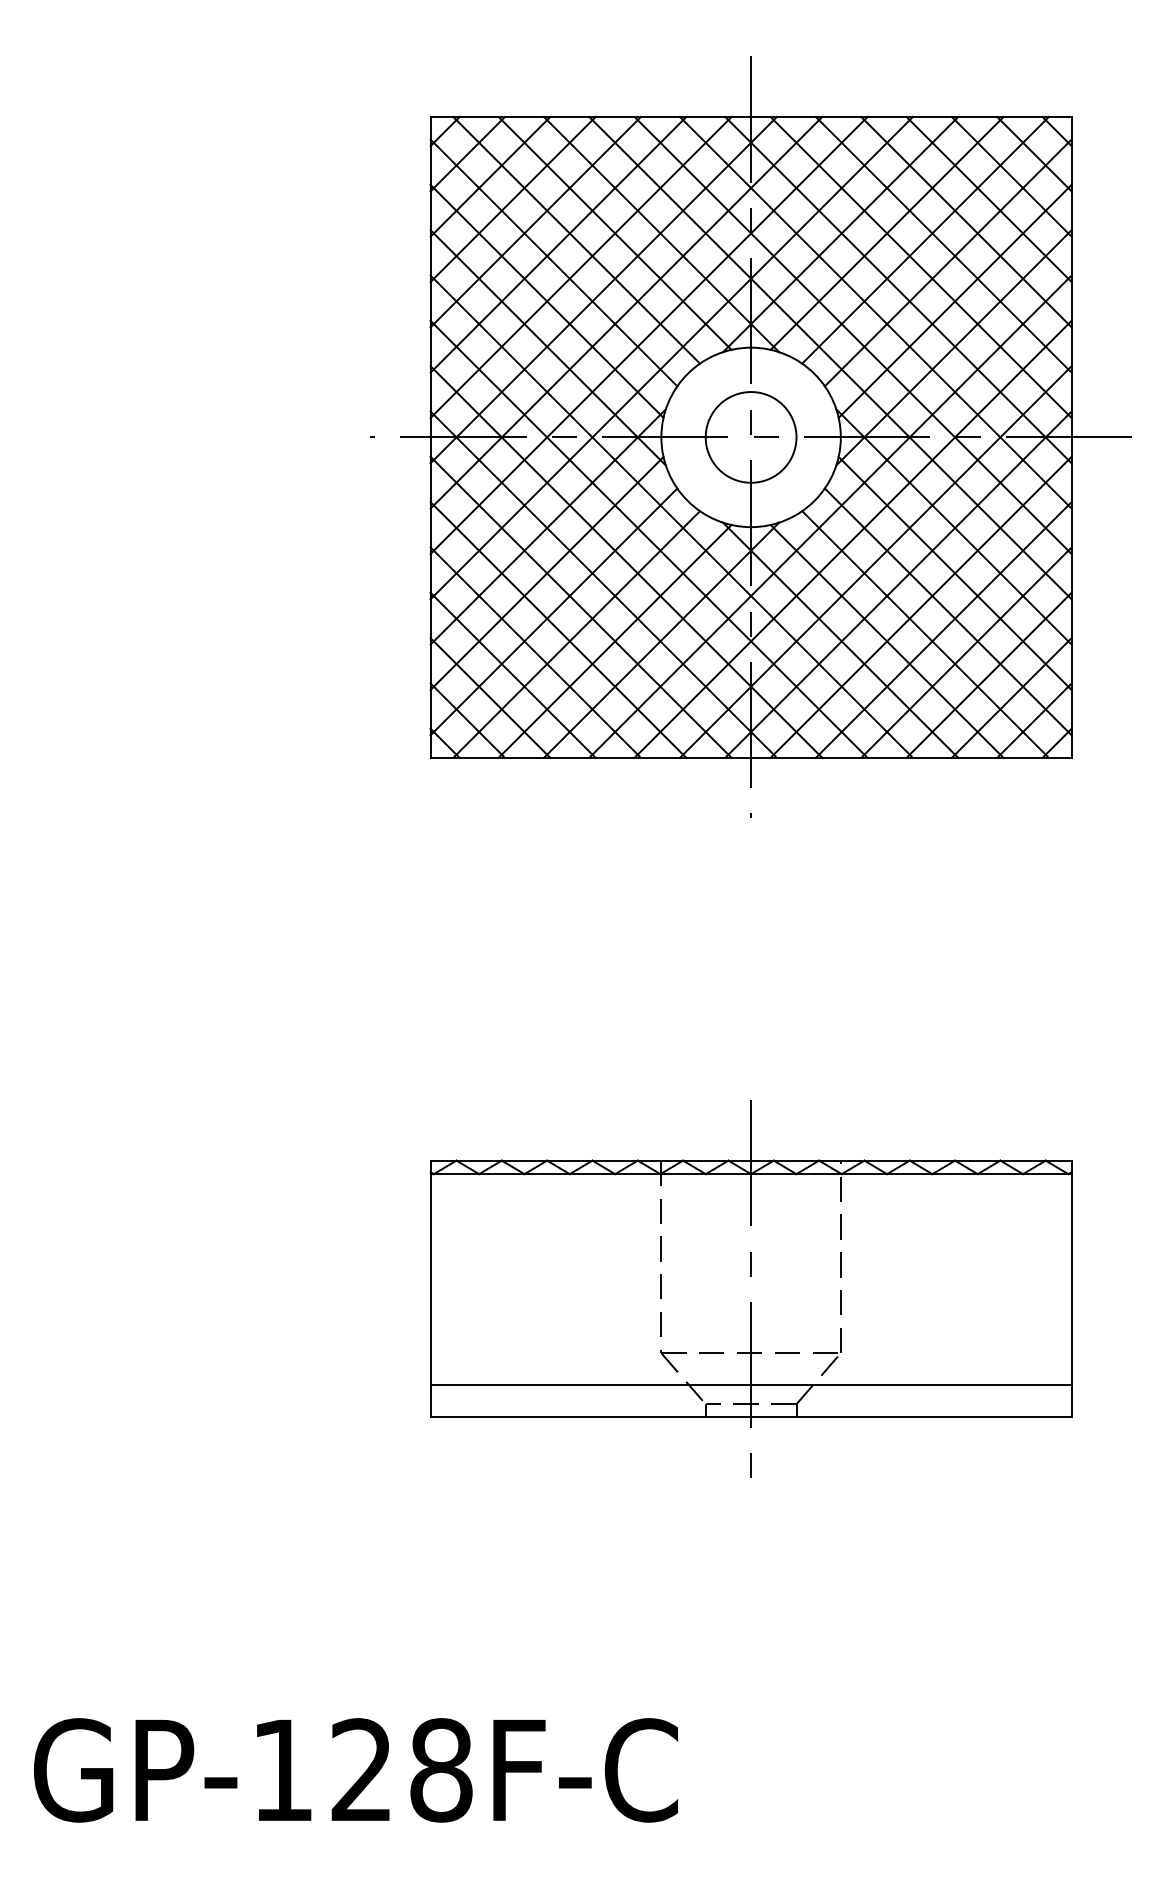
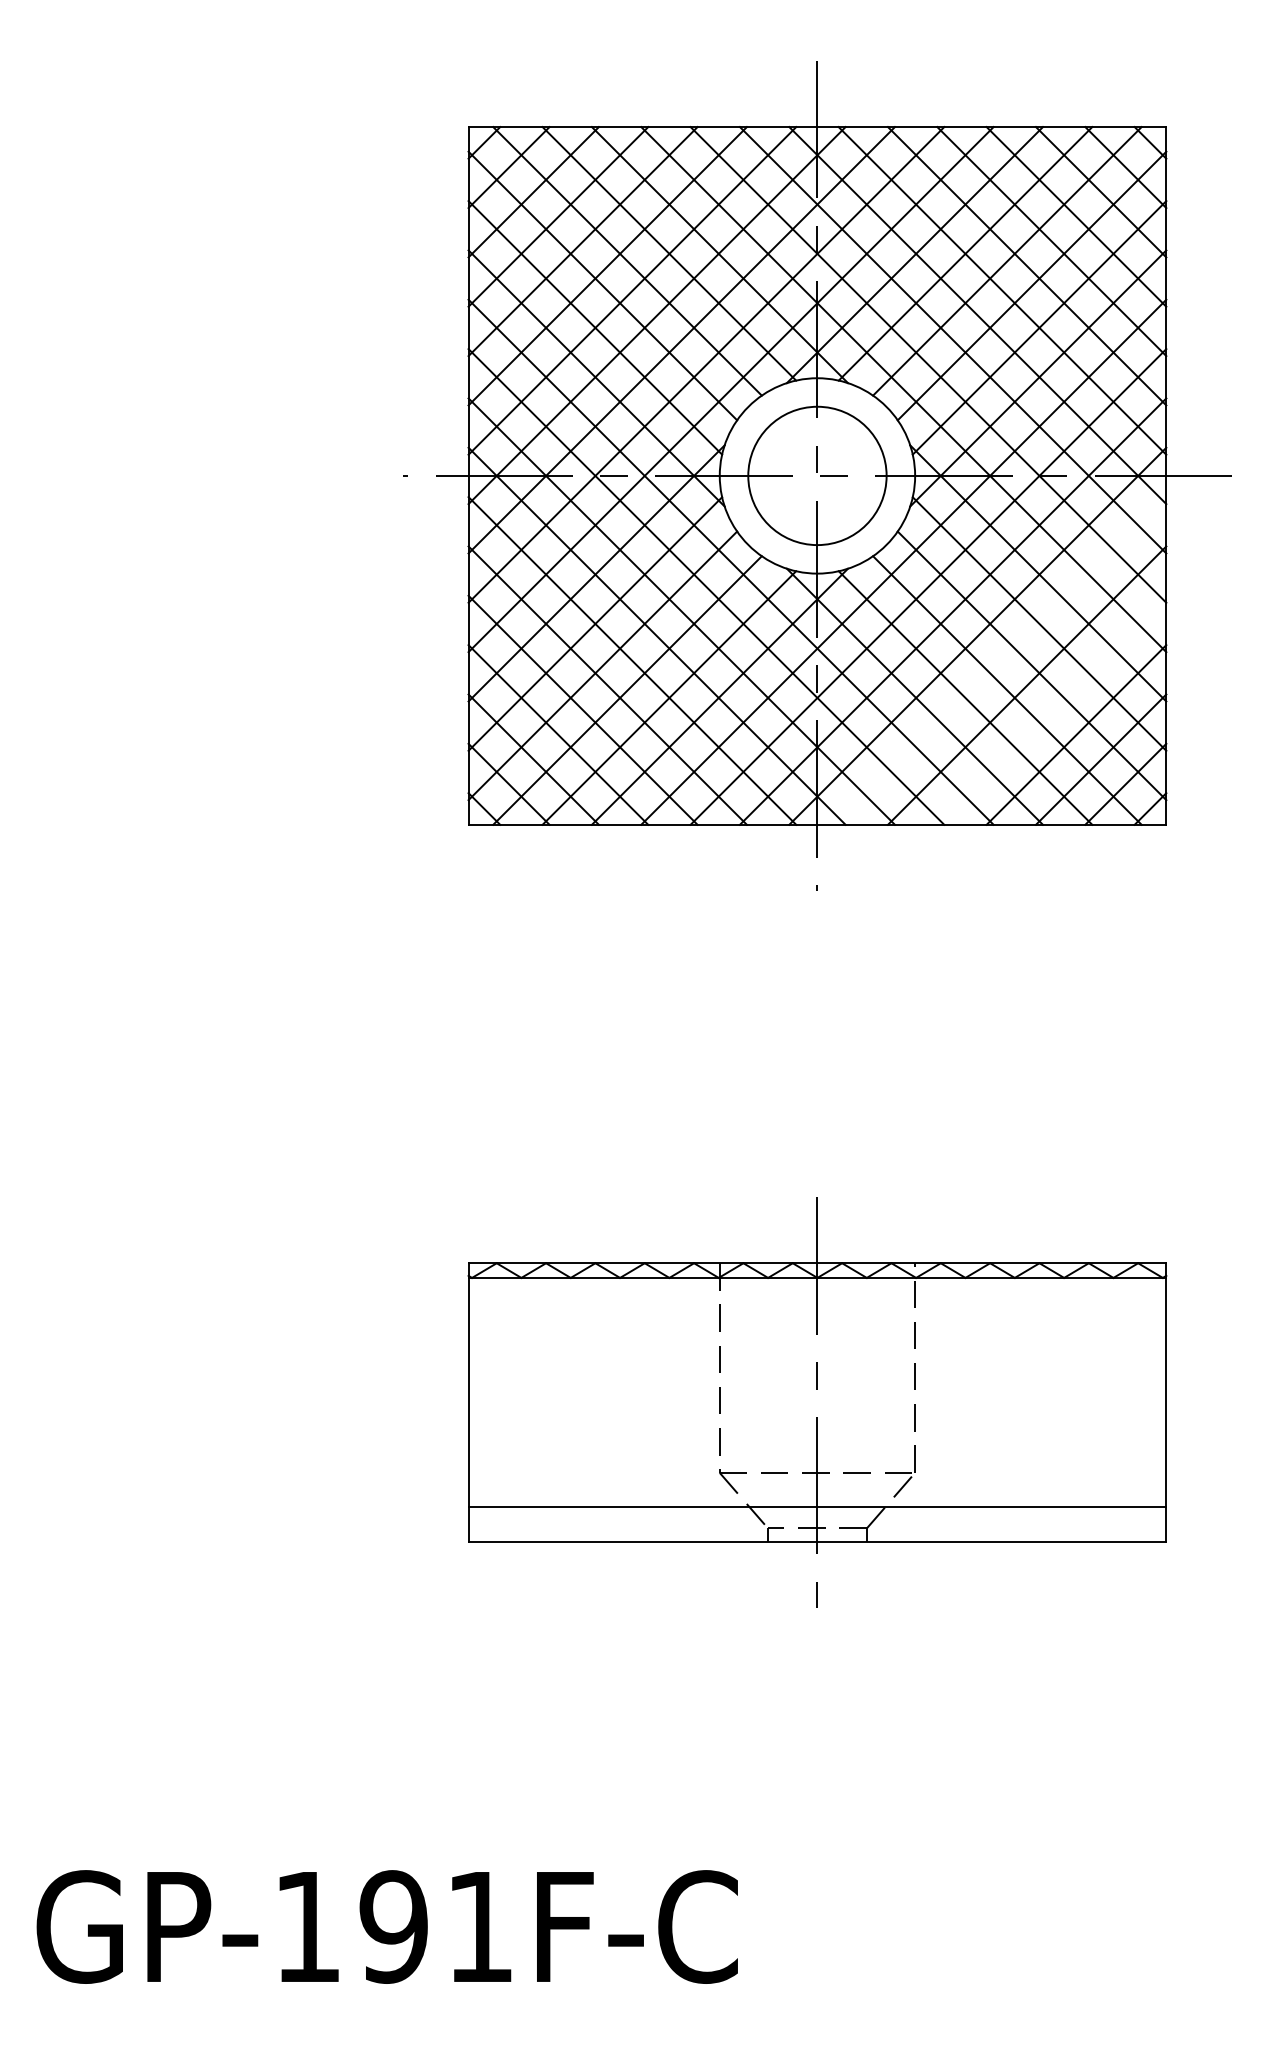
circle: (750, 437) -> (816, 476), size x1.4
line: (920, 606) -> (1001, 659), removed
line: (966, 652) -> (1051, 710), removed
text: (401, 1770) -> (436, 1927), GP-128F-C -> GP-191F-C

